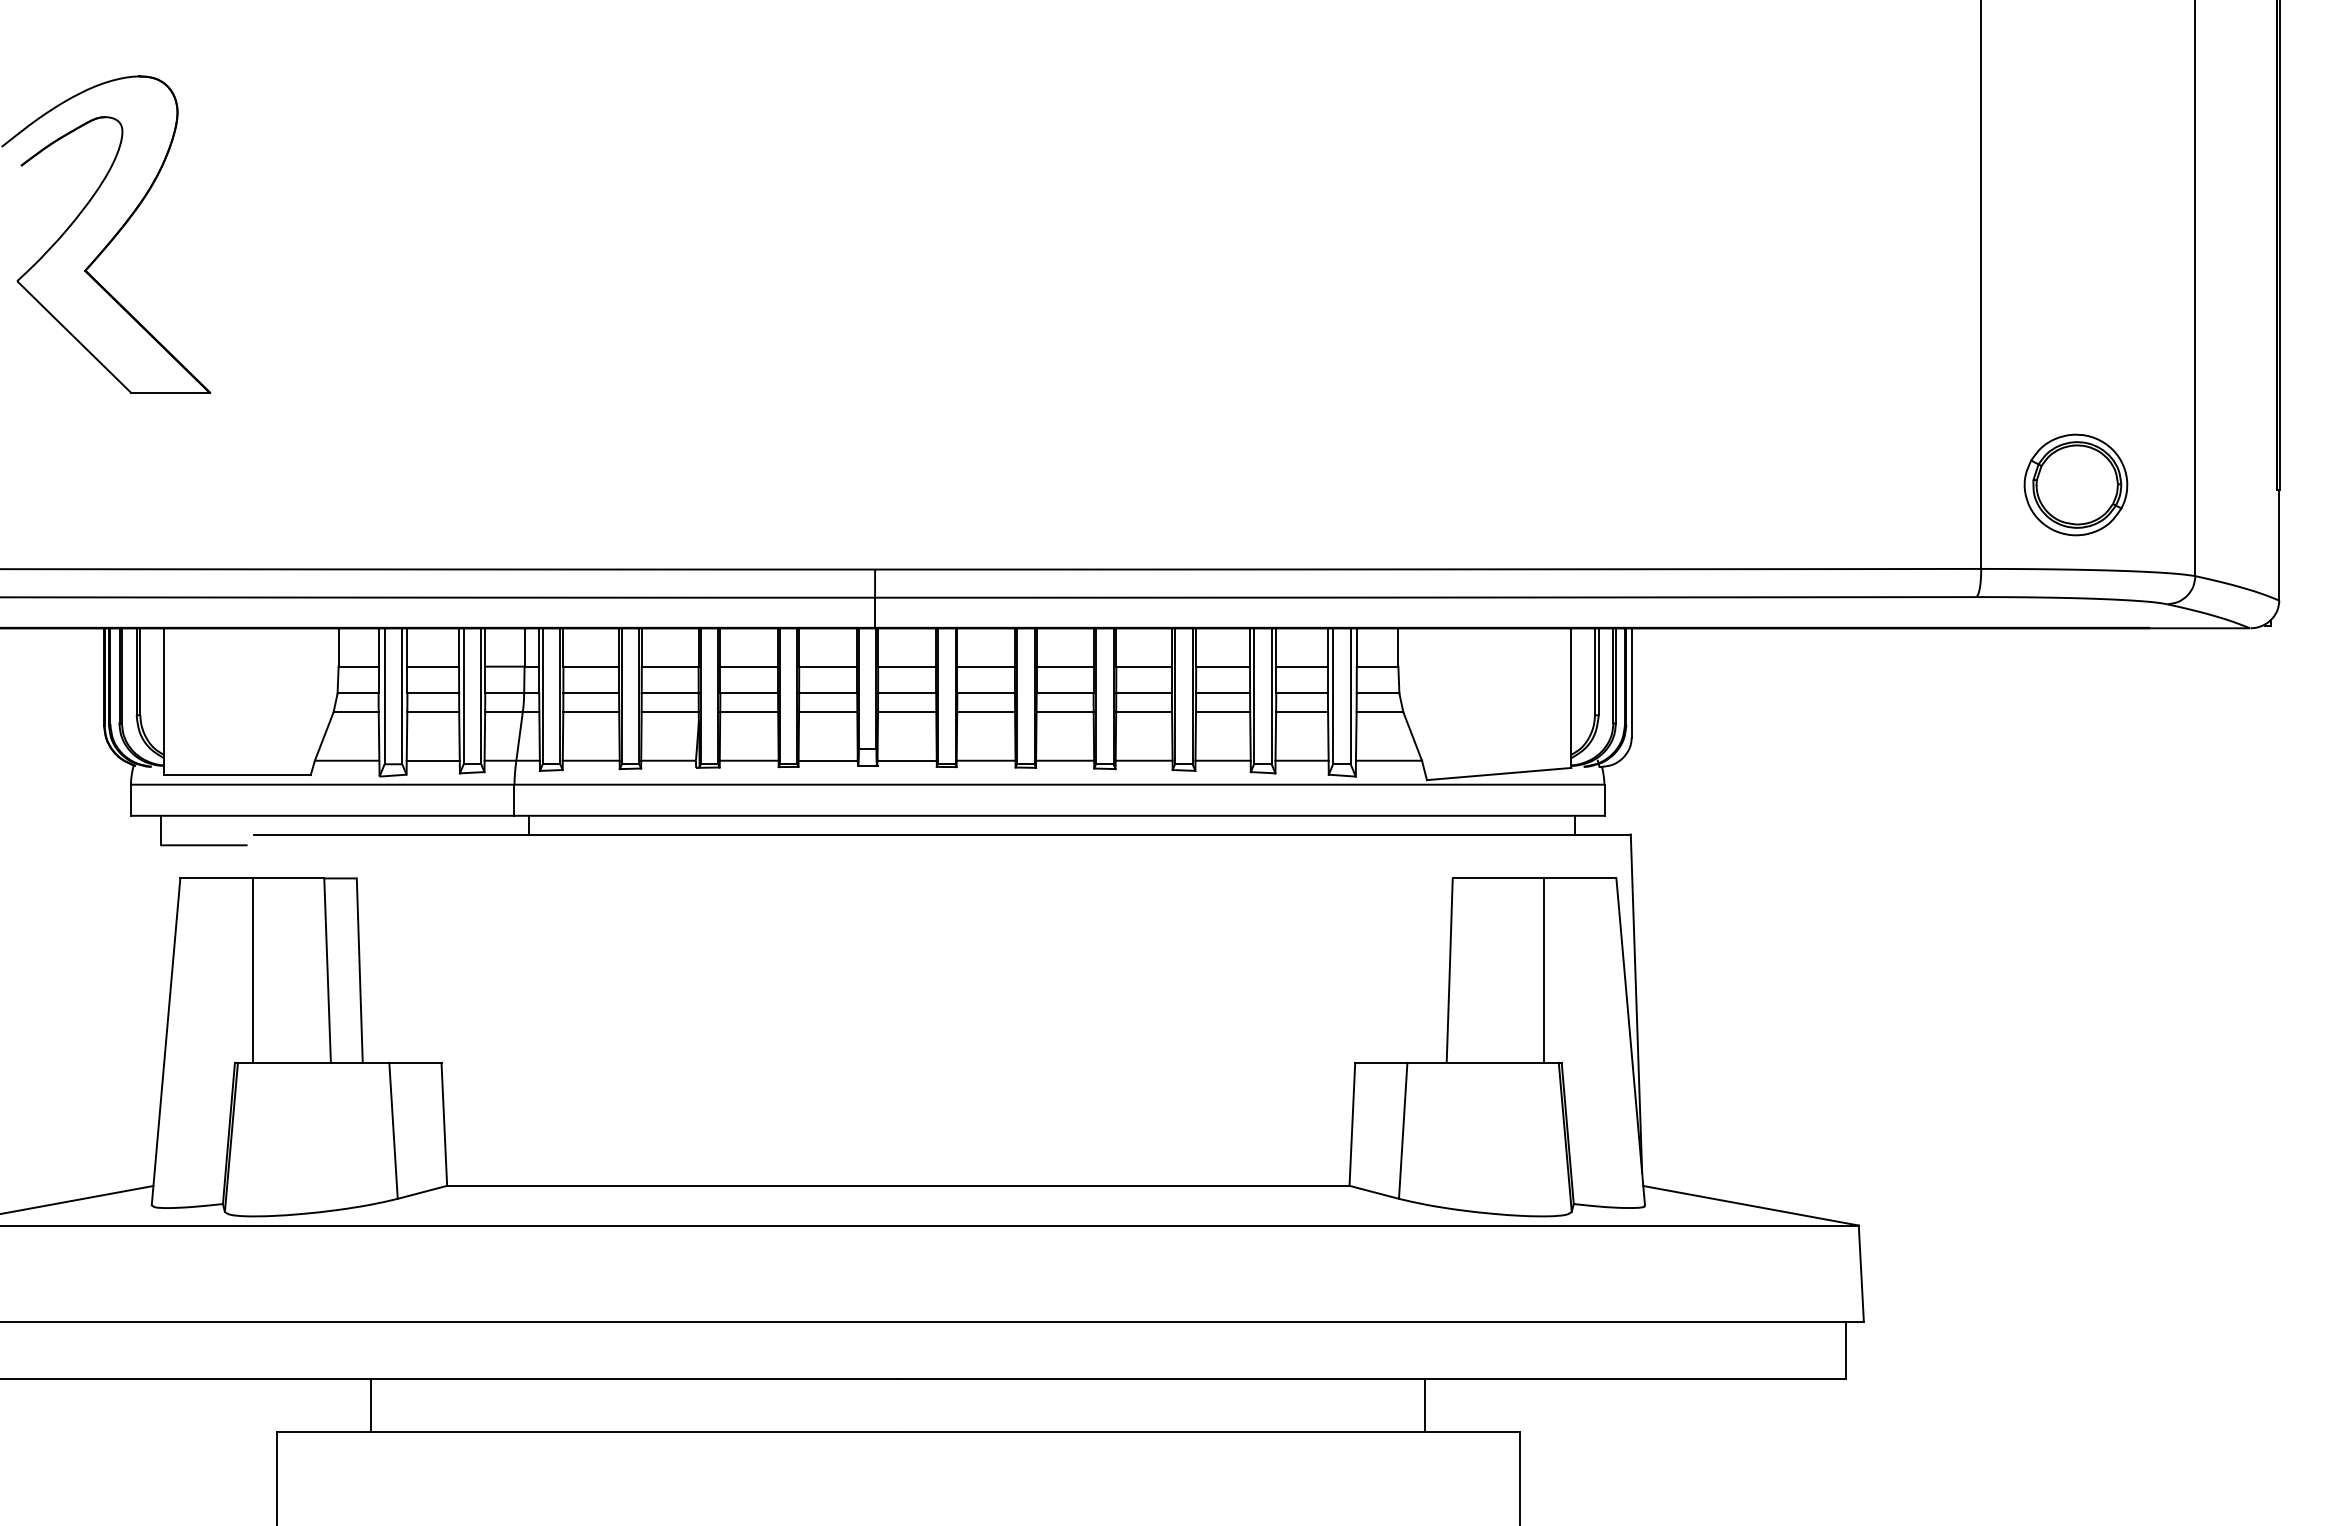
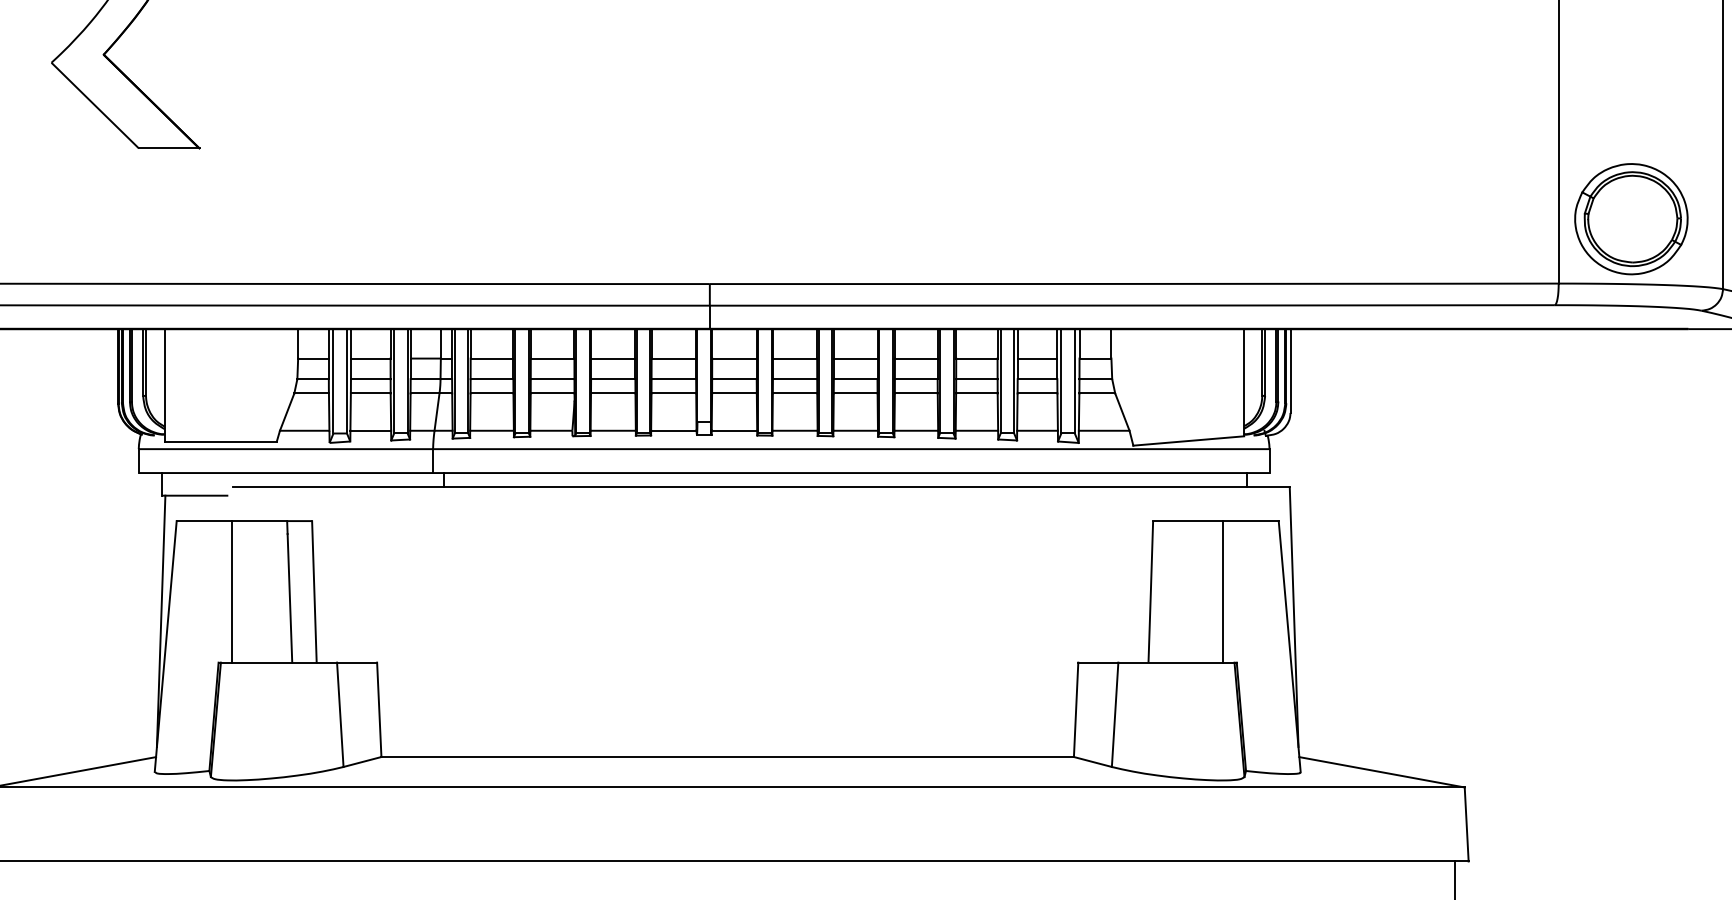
part: (2075, 484) -> (1631, 218), size x1.43
line: (159, 1008) -> (160, 620), added

